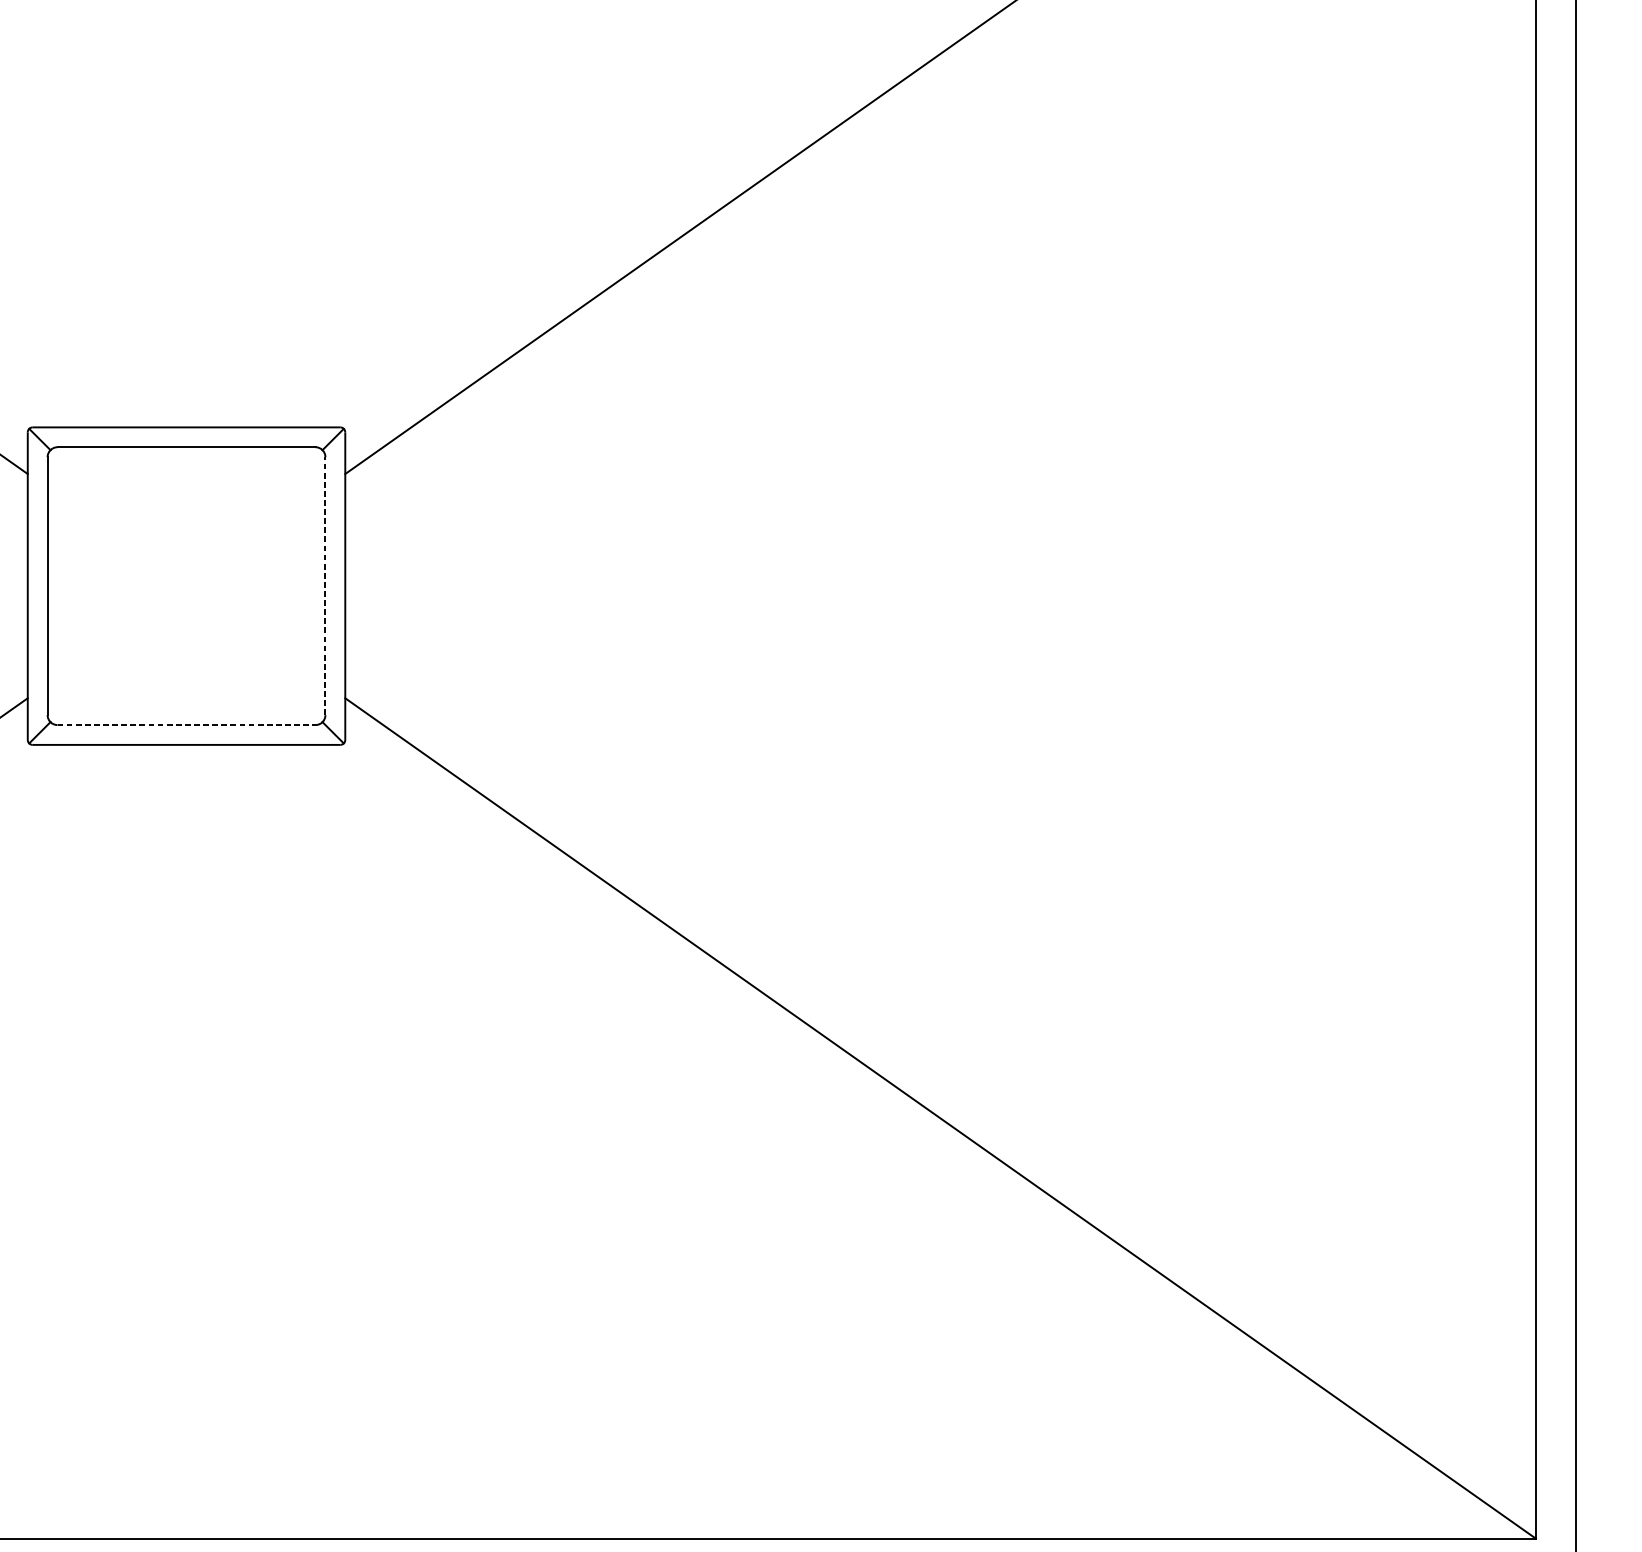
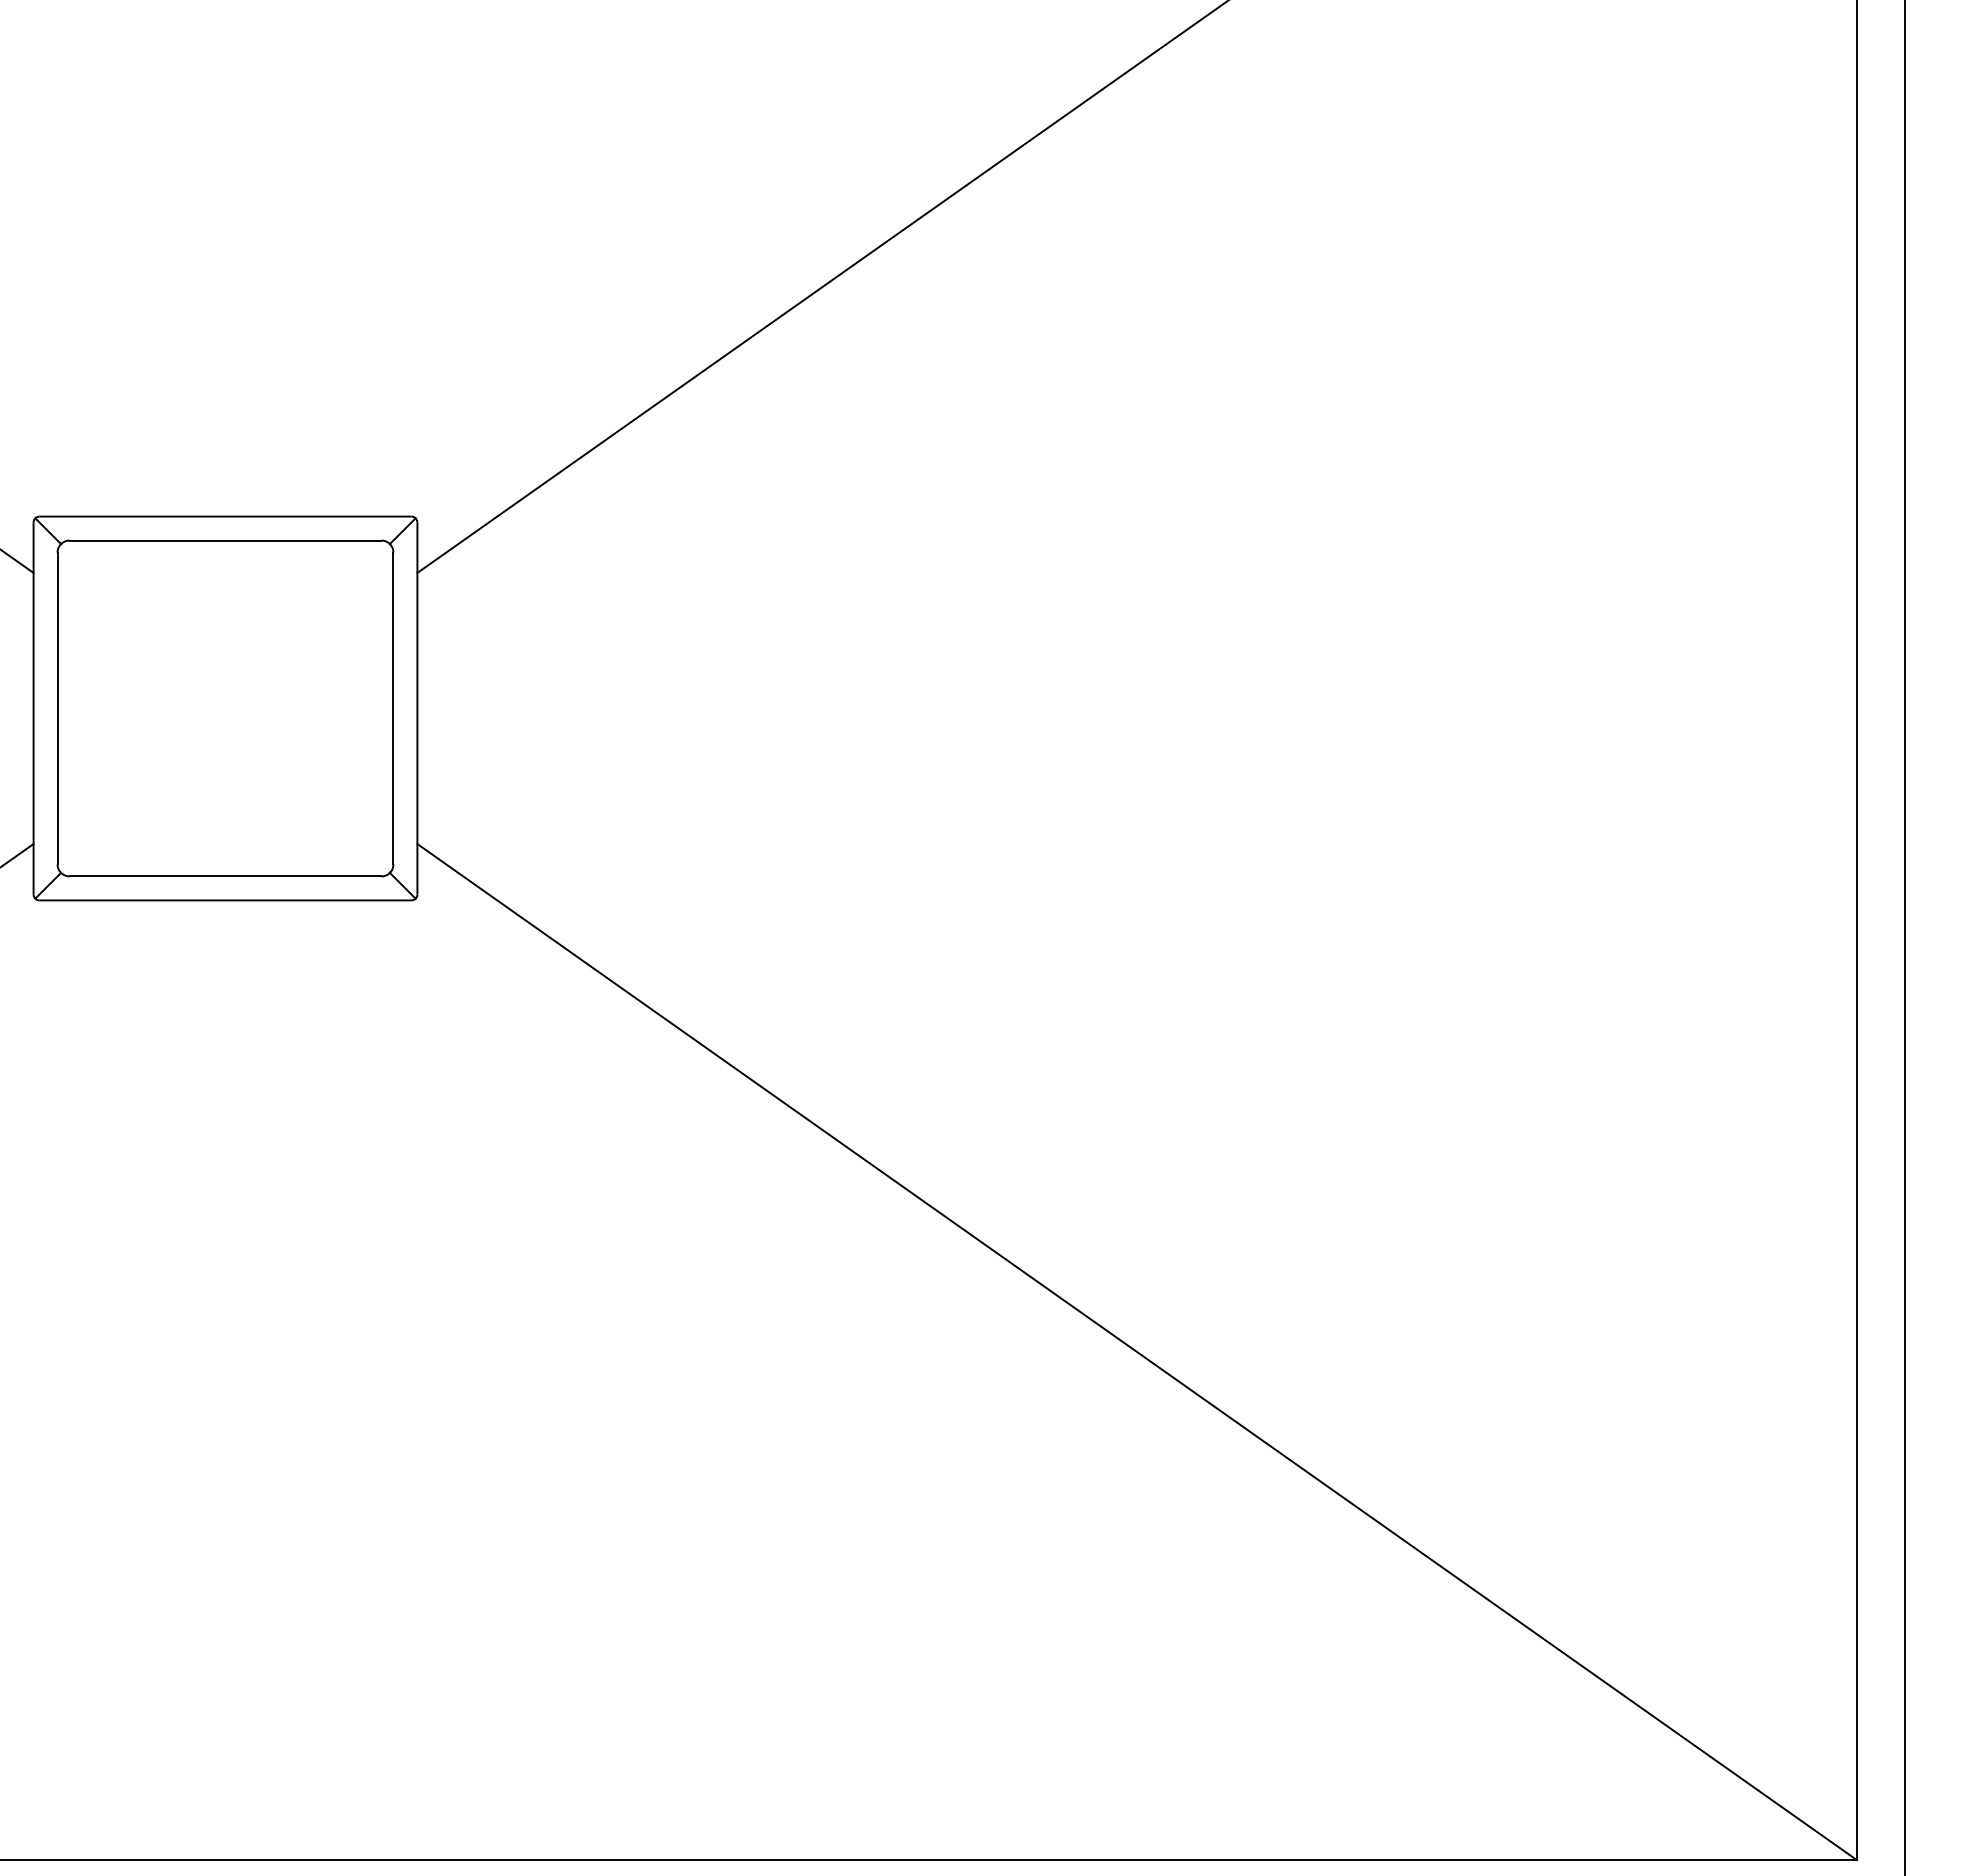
line: (325, 586) -> (393, 708), dashed -> solid
line: (186, 725) -> (225, 876), dashed -> solid

